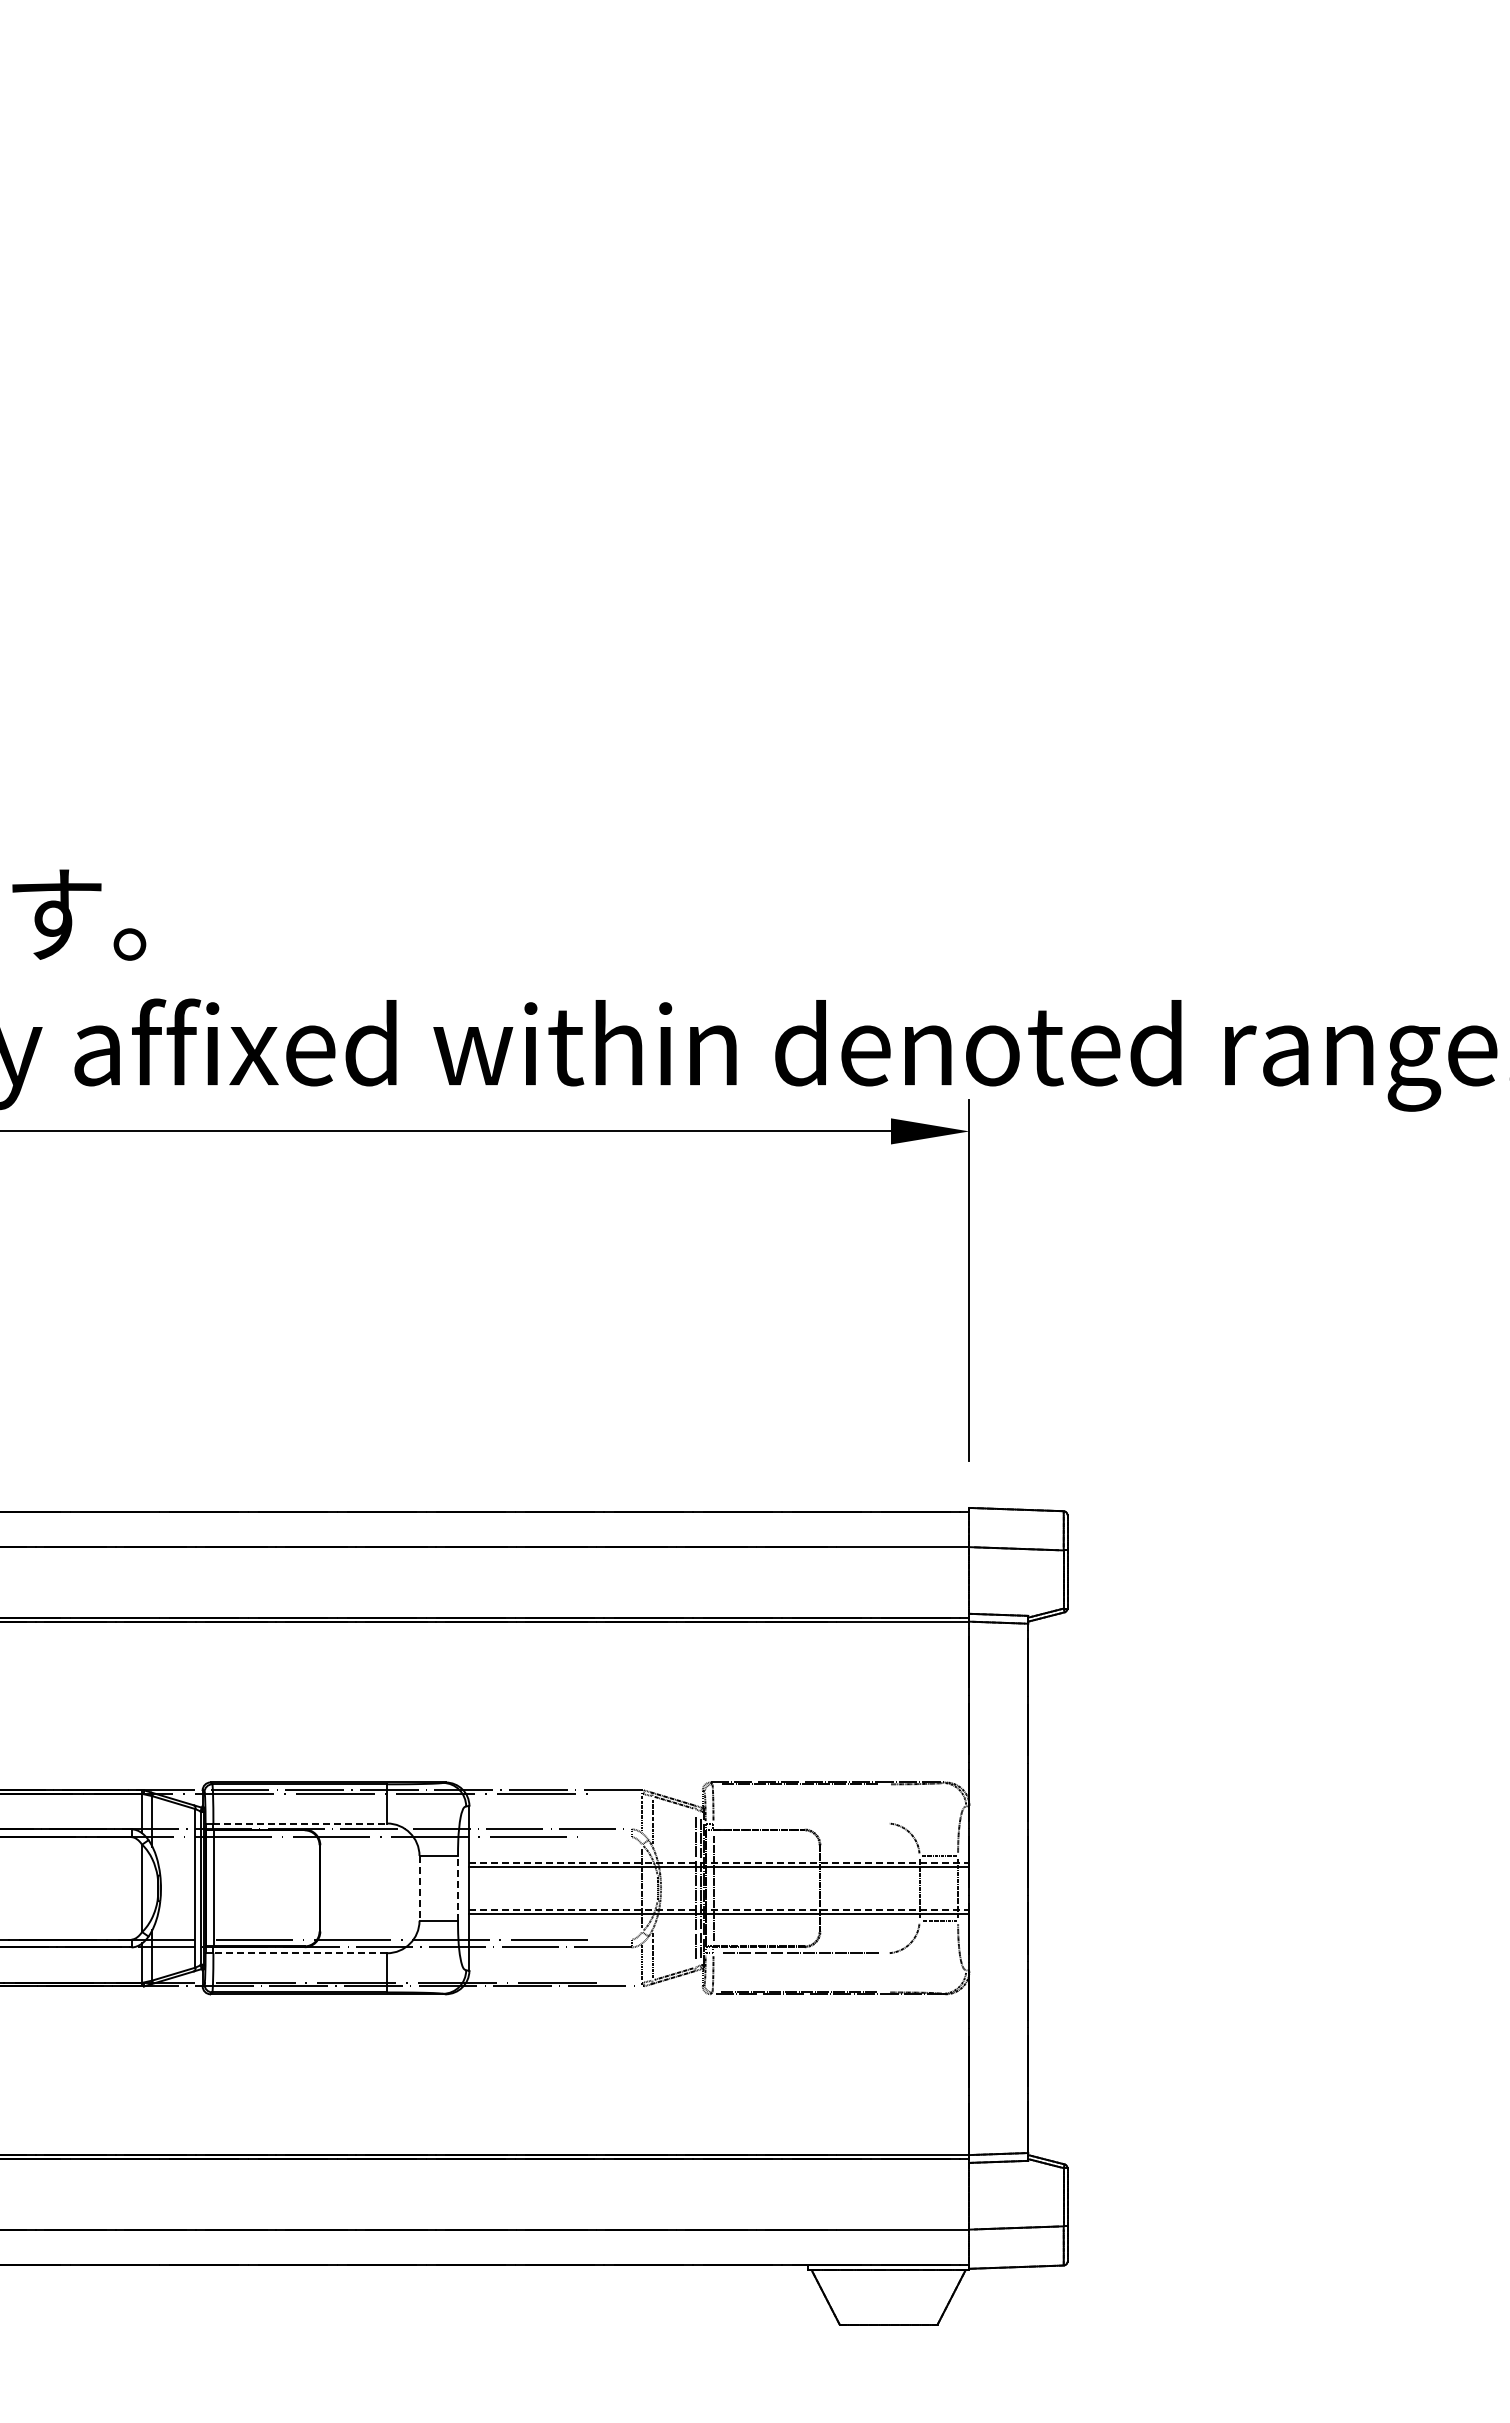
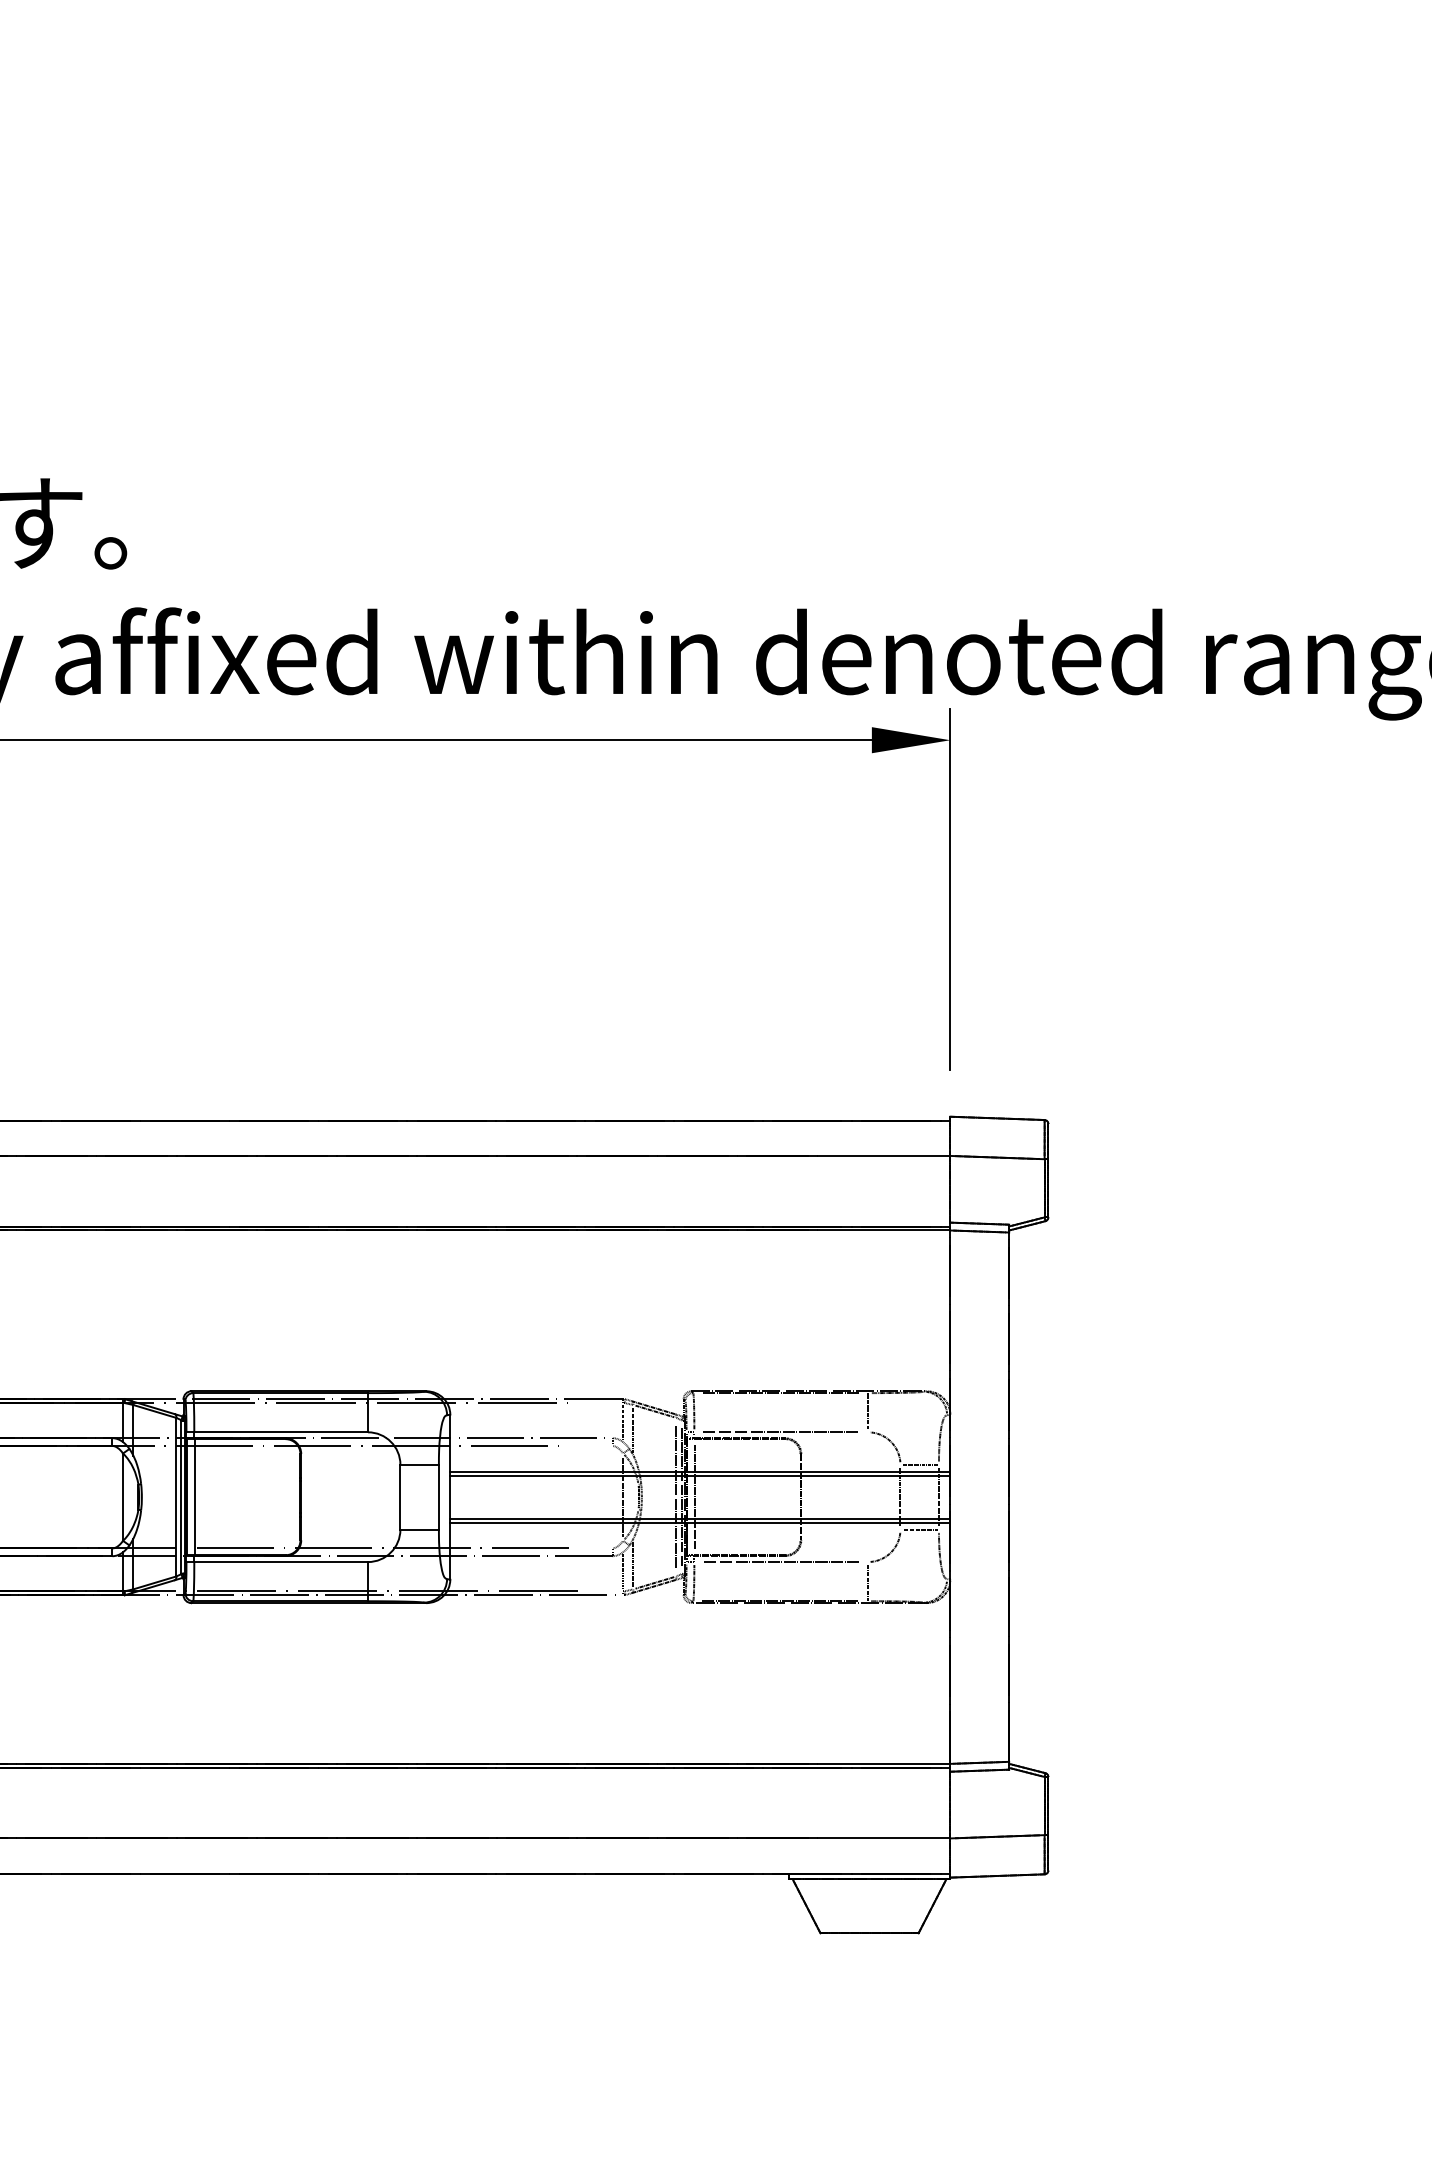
line: (887, 1802) -> (868, 1411), added
line: (300, 1823) -> (281, 1432), dashed -> solid
line: (800, 1823) -> (781, 1432), added
line: (719, 1862) -> (700, 1471), dashed -> solid
line: (458, 1887) -> (439, 1496), dashed -> solid
line: (419, 1888) -> (400, 1497), dashed -> solid
line: (719, 1909) -> (700, 1518), dashed -> solid
line: (300, 1953) -> (281, 1562), dashed -> solid
line: (887, 1974) -> (868, 1583), added

